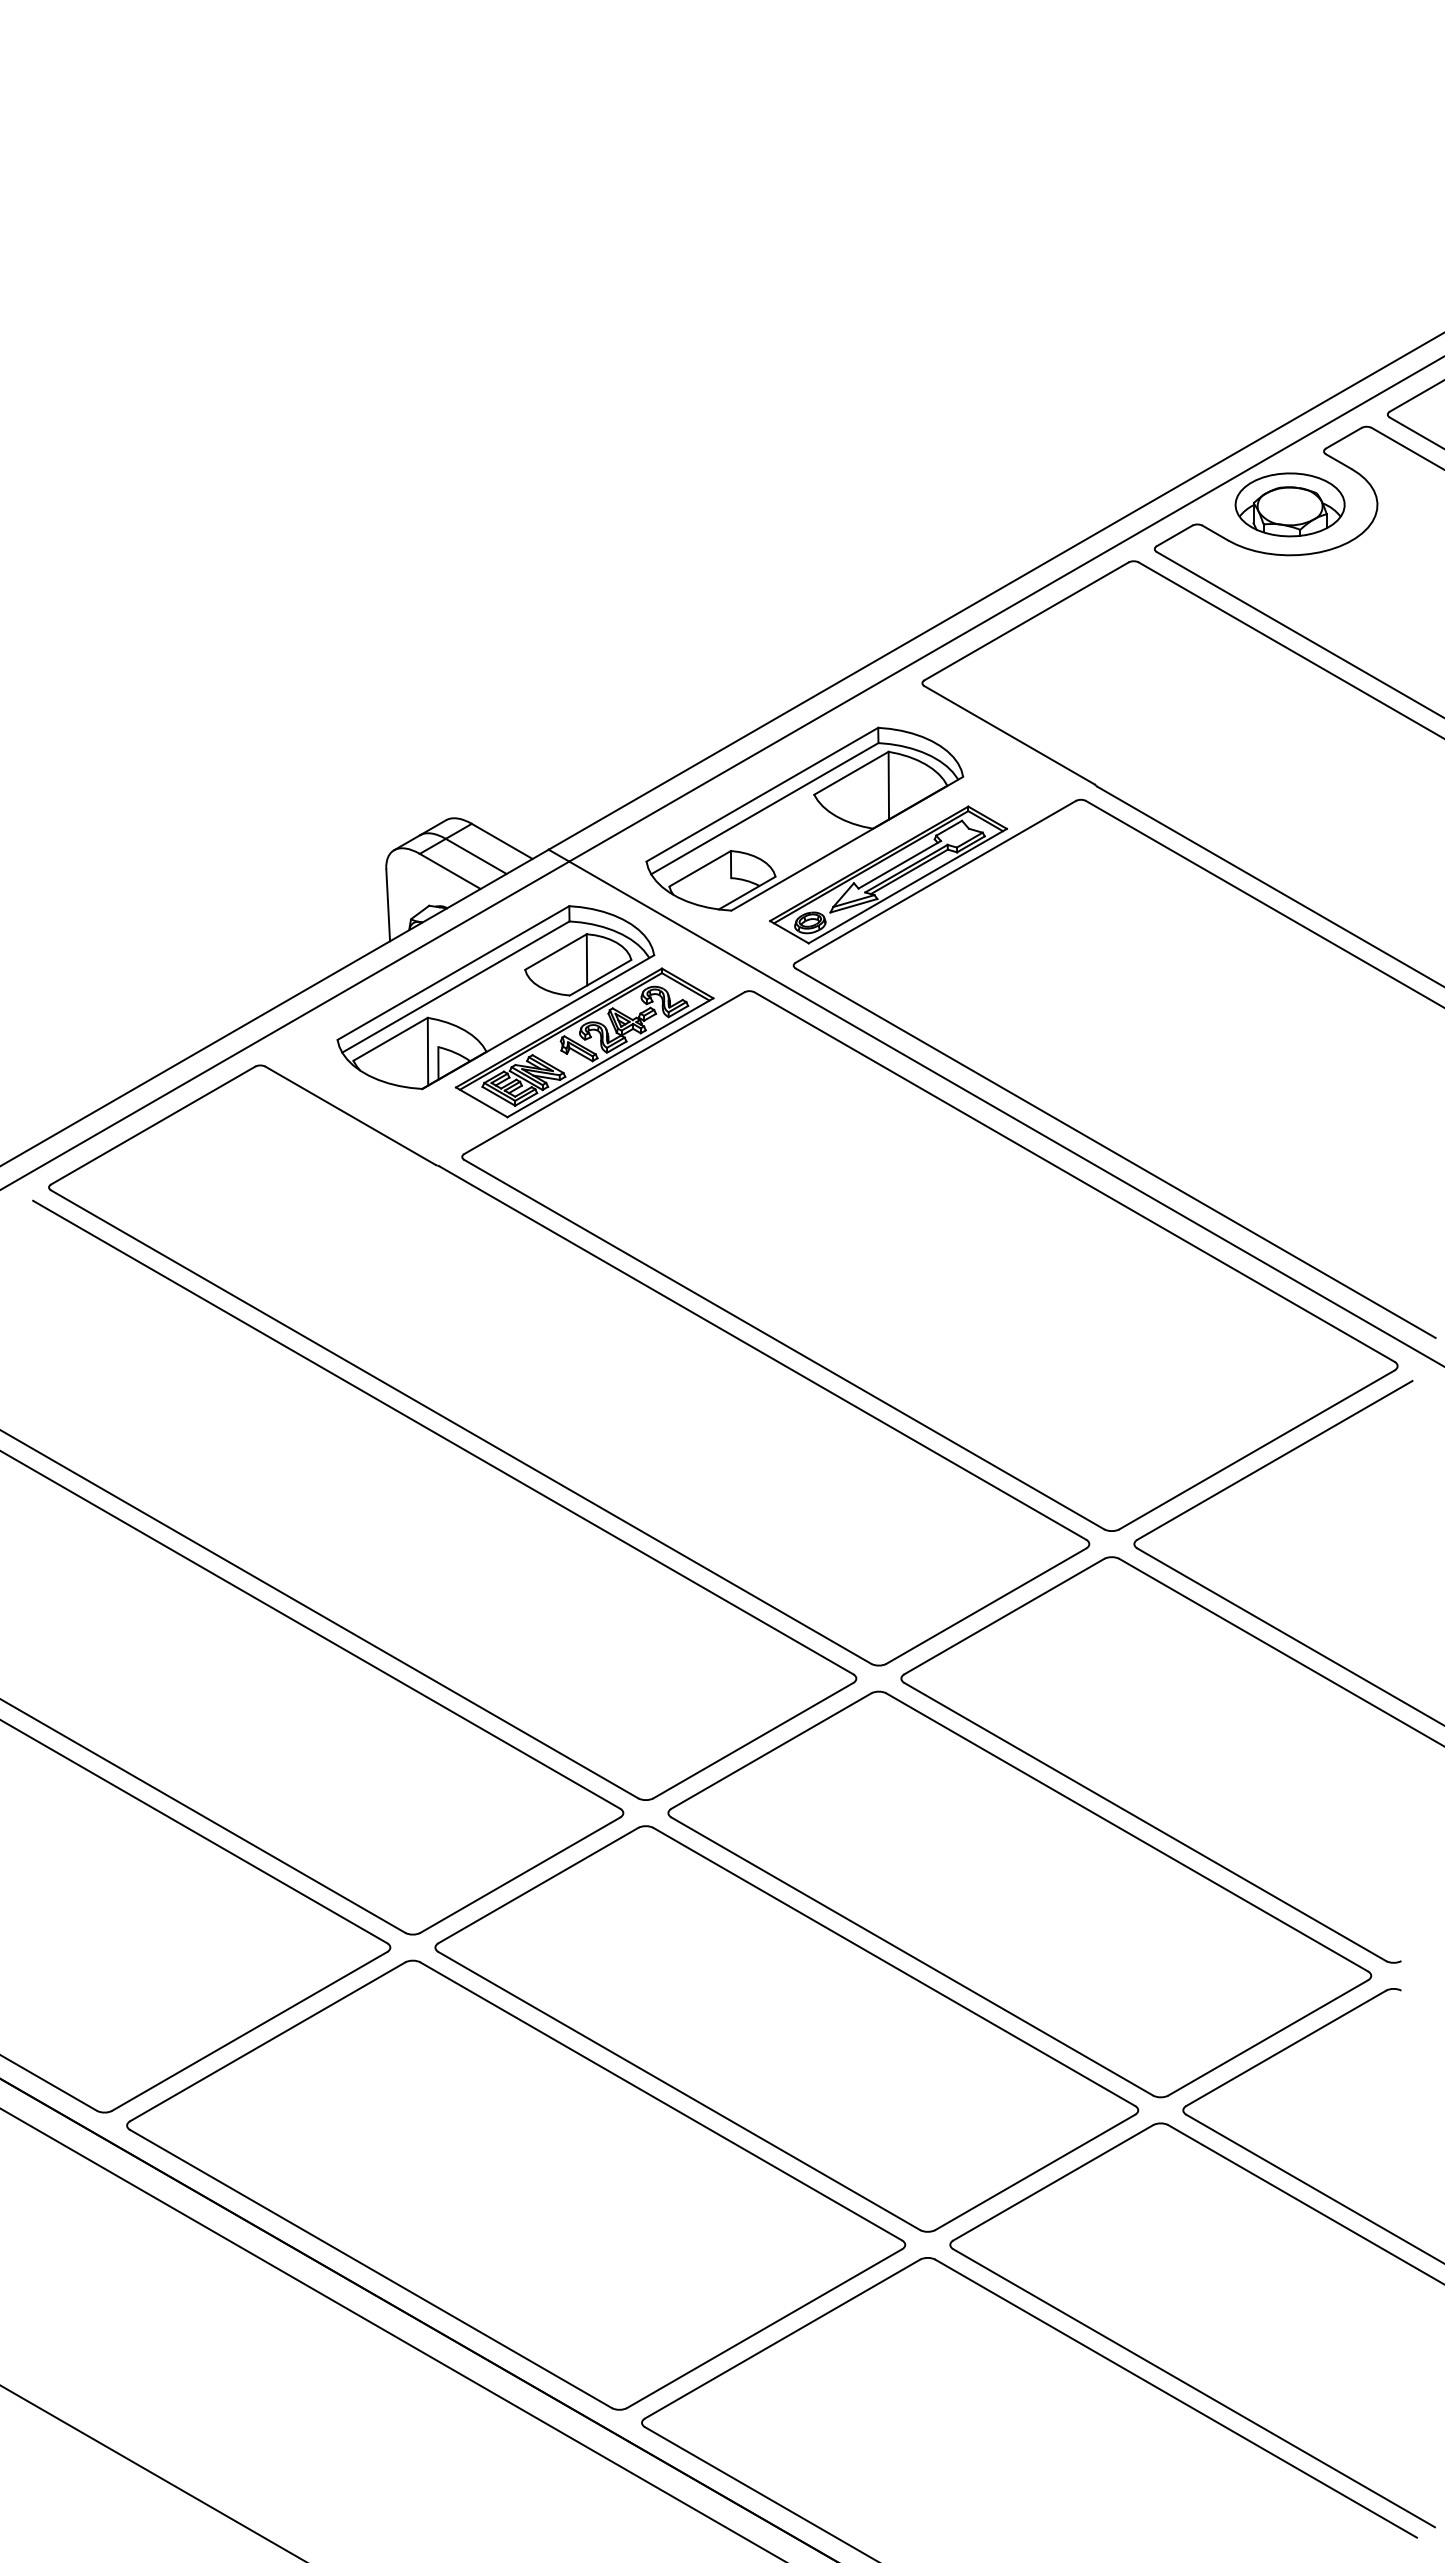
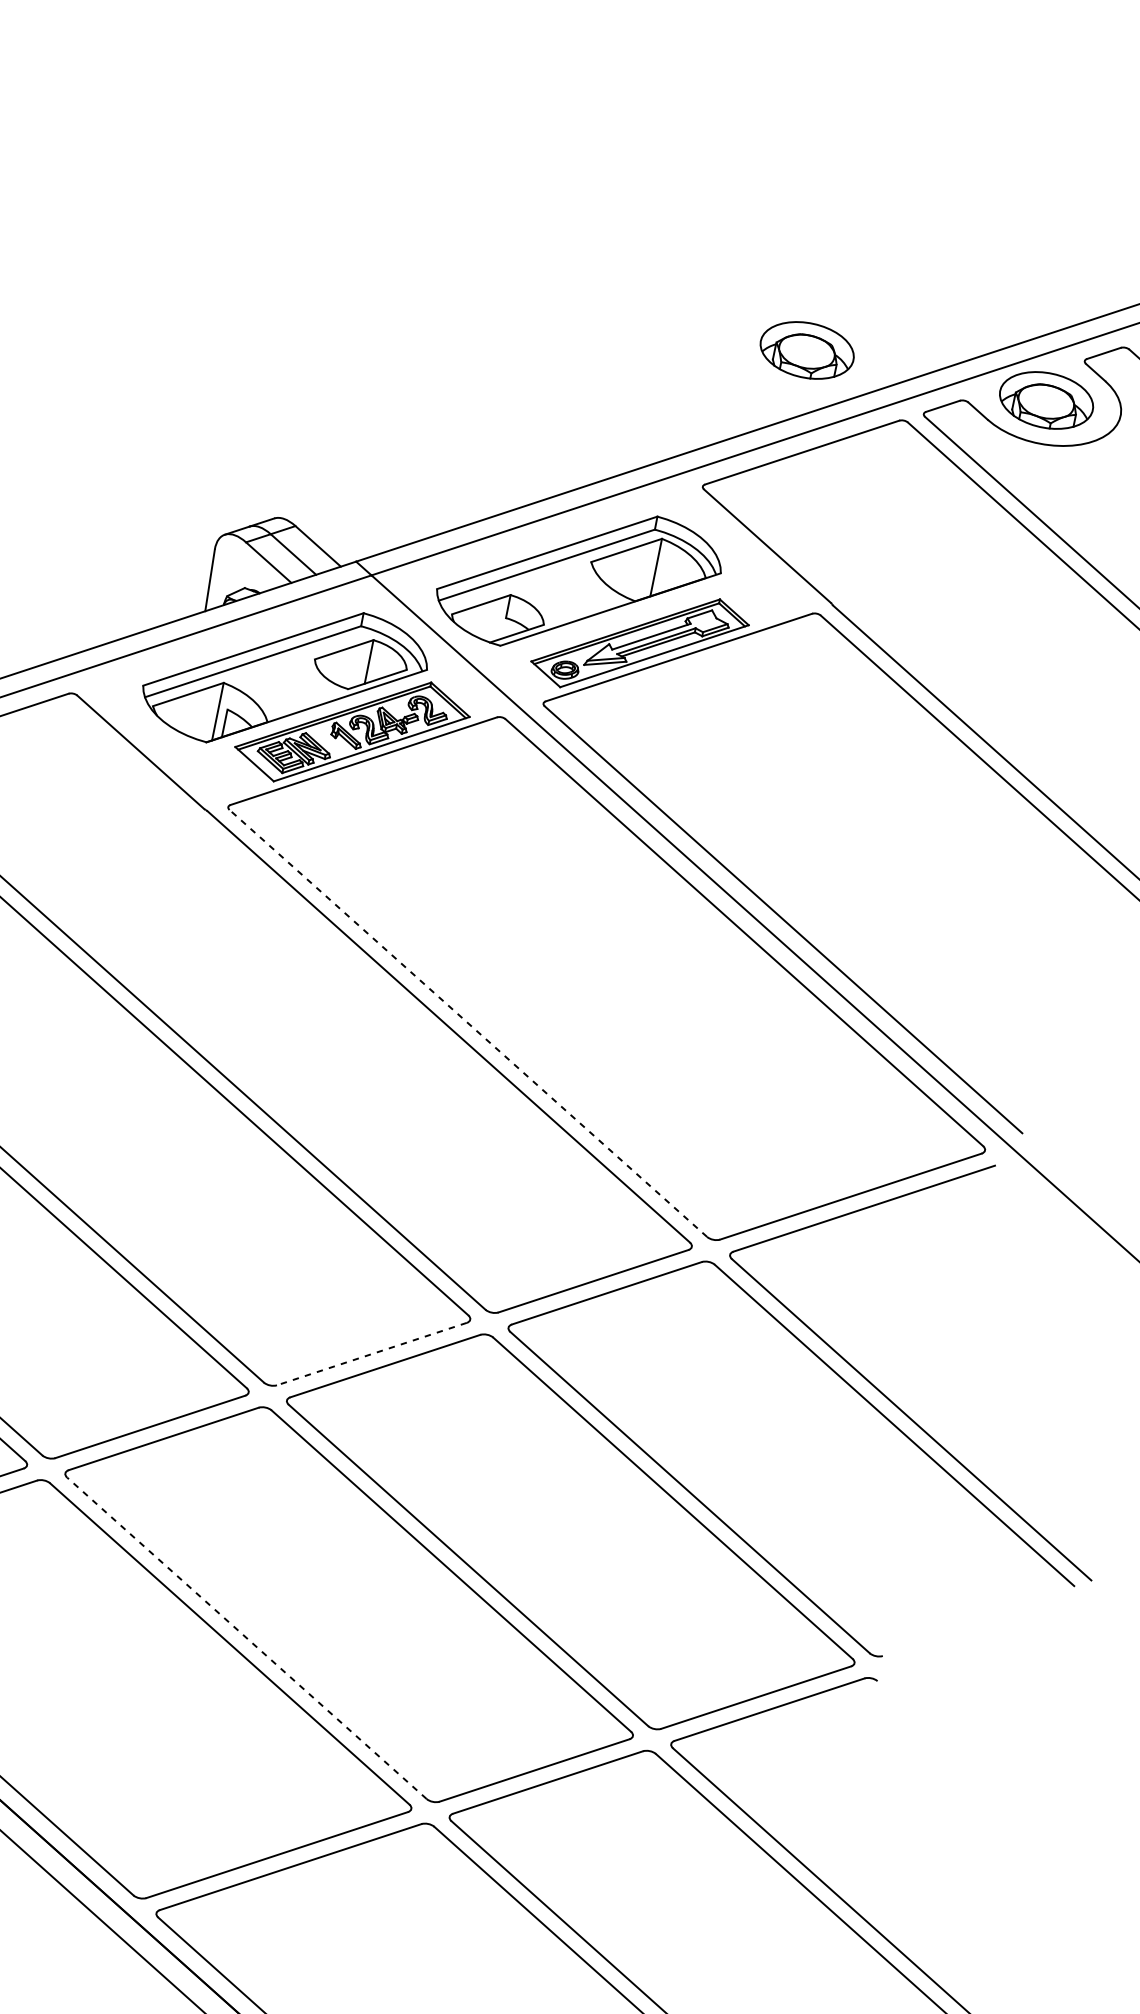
part: (1007, 504) -> (806, 350), added
line: (783, 1344) -> (467, 1023), solid -> dashed
line: (752, 1740) -> (371, 1353), solid -> dashed
line: (679, 2091) -> (247, 1638), solid -> dashed

